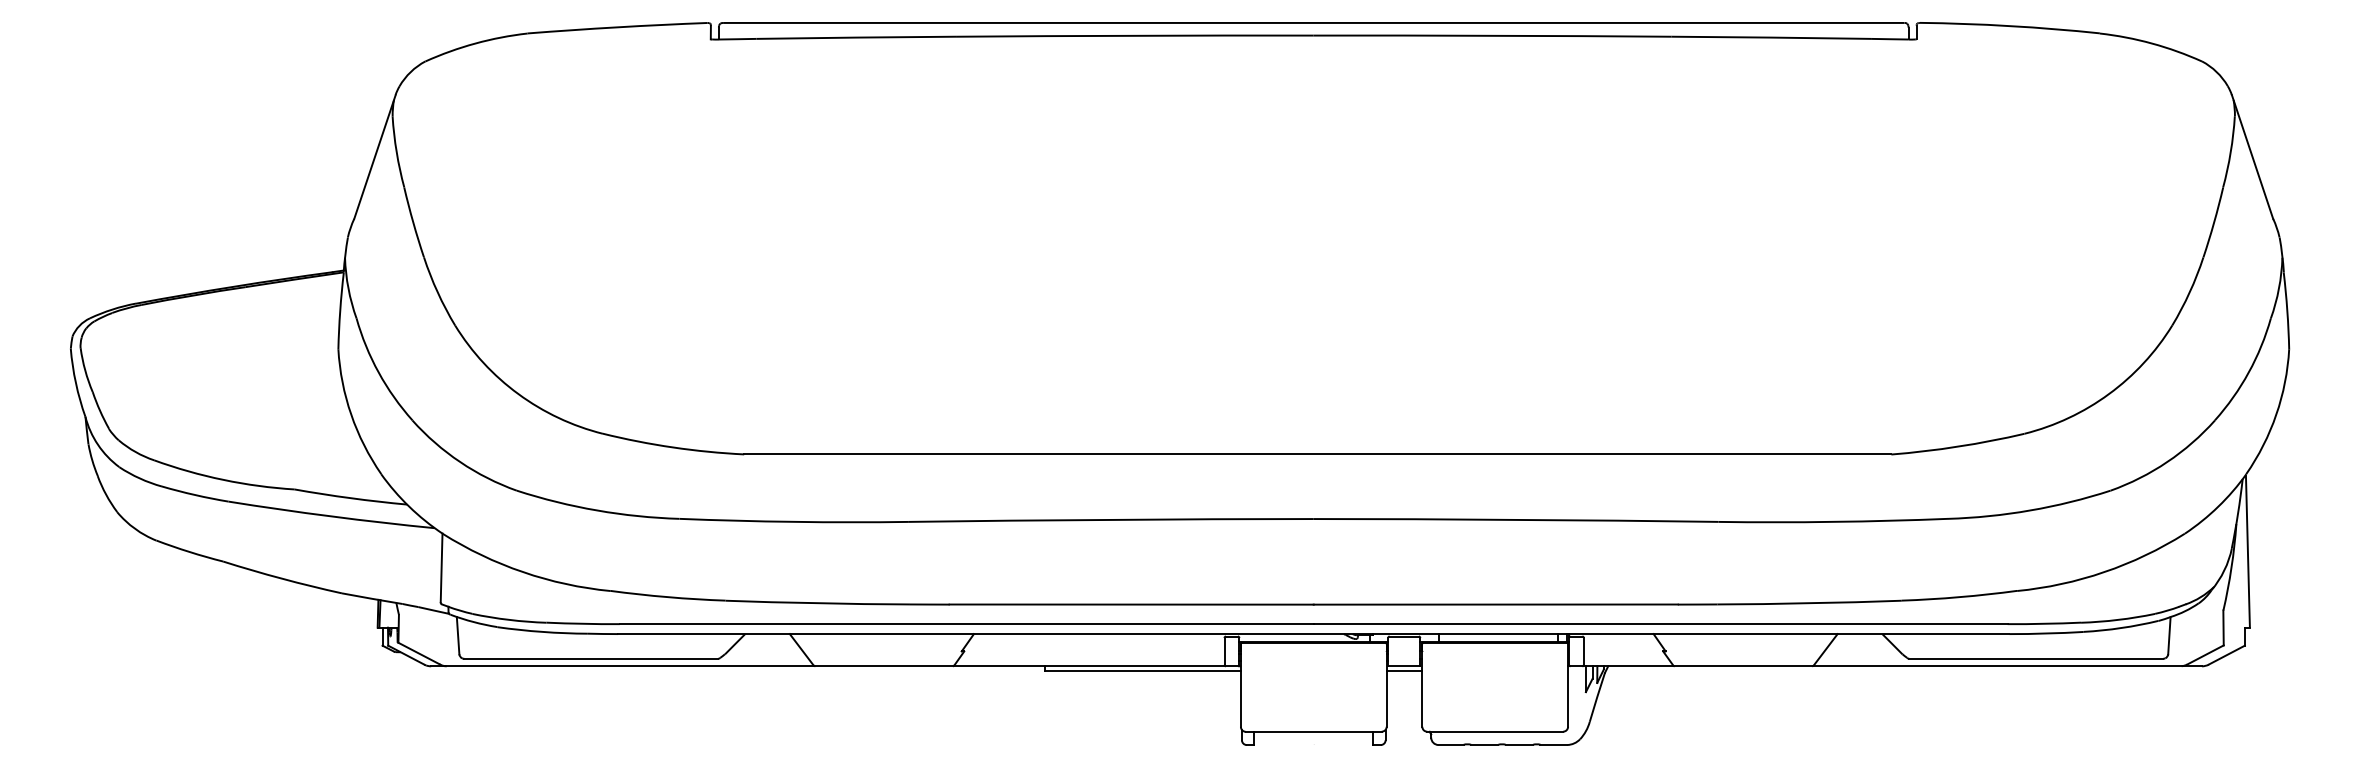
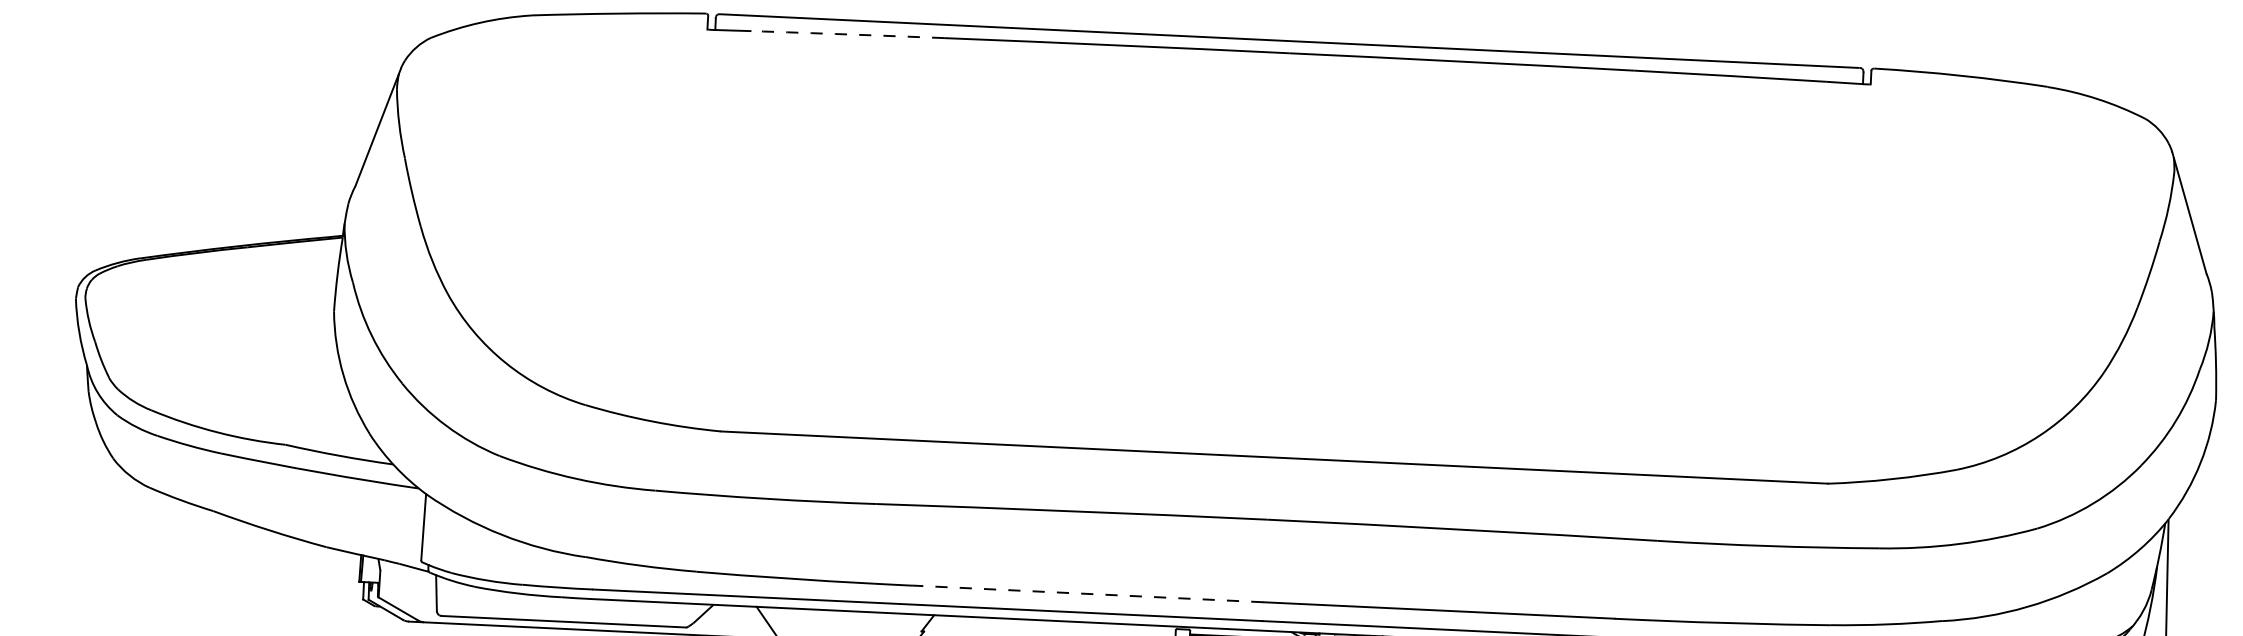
arc: (856, 37) -> (848, 34), solid -> dashed
line: (1131, 604) -> (1087, 593), solid -> dashed

